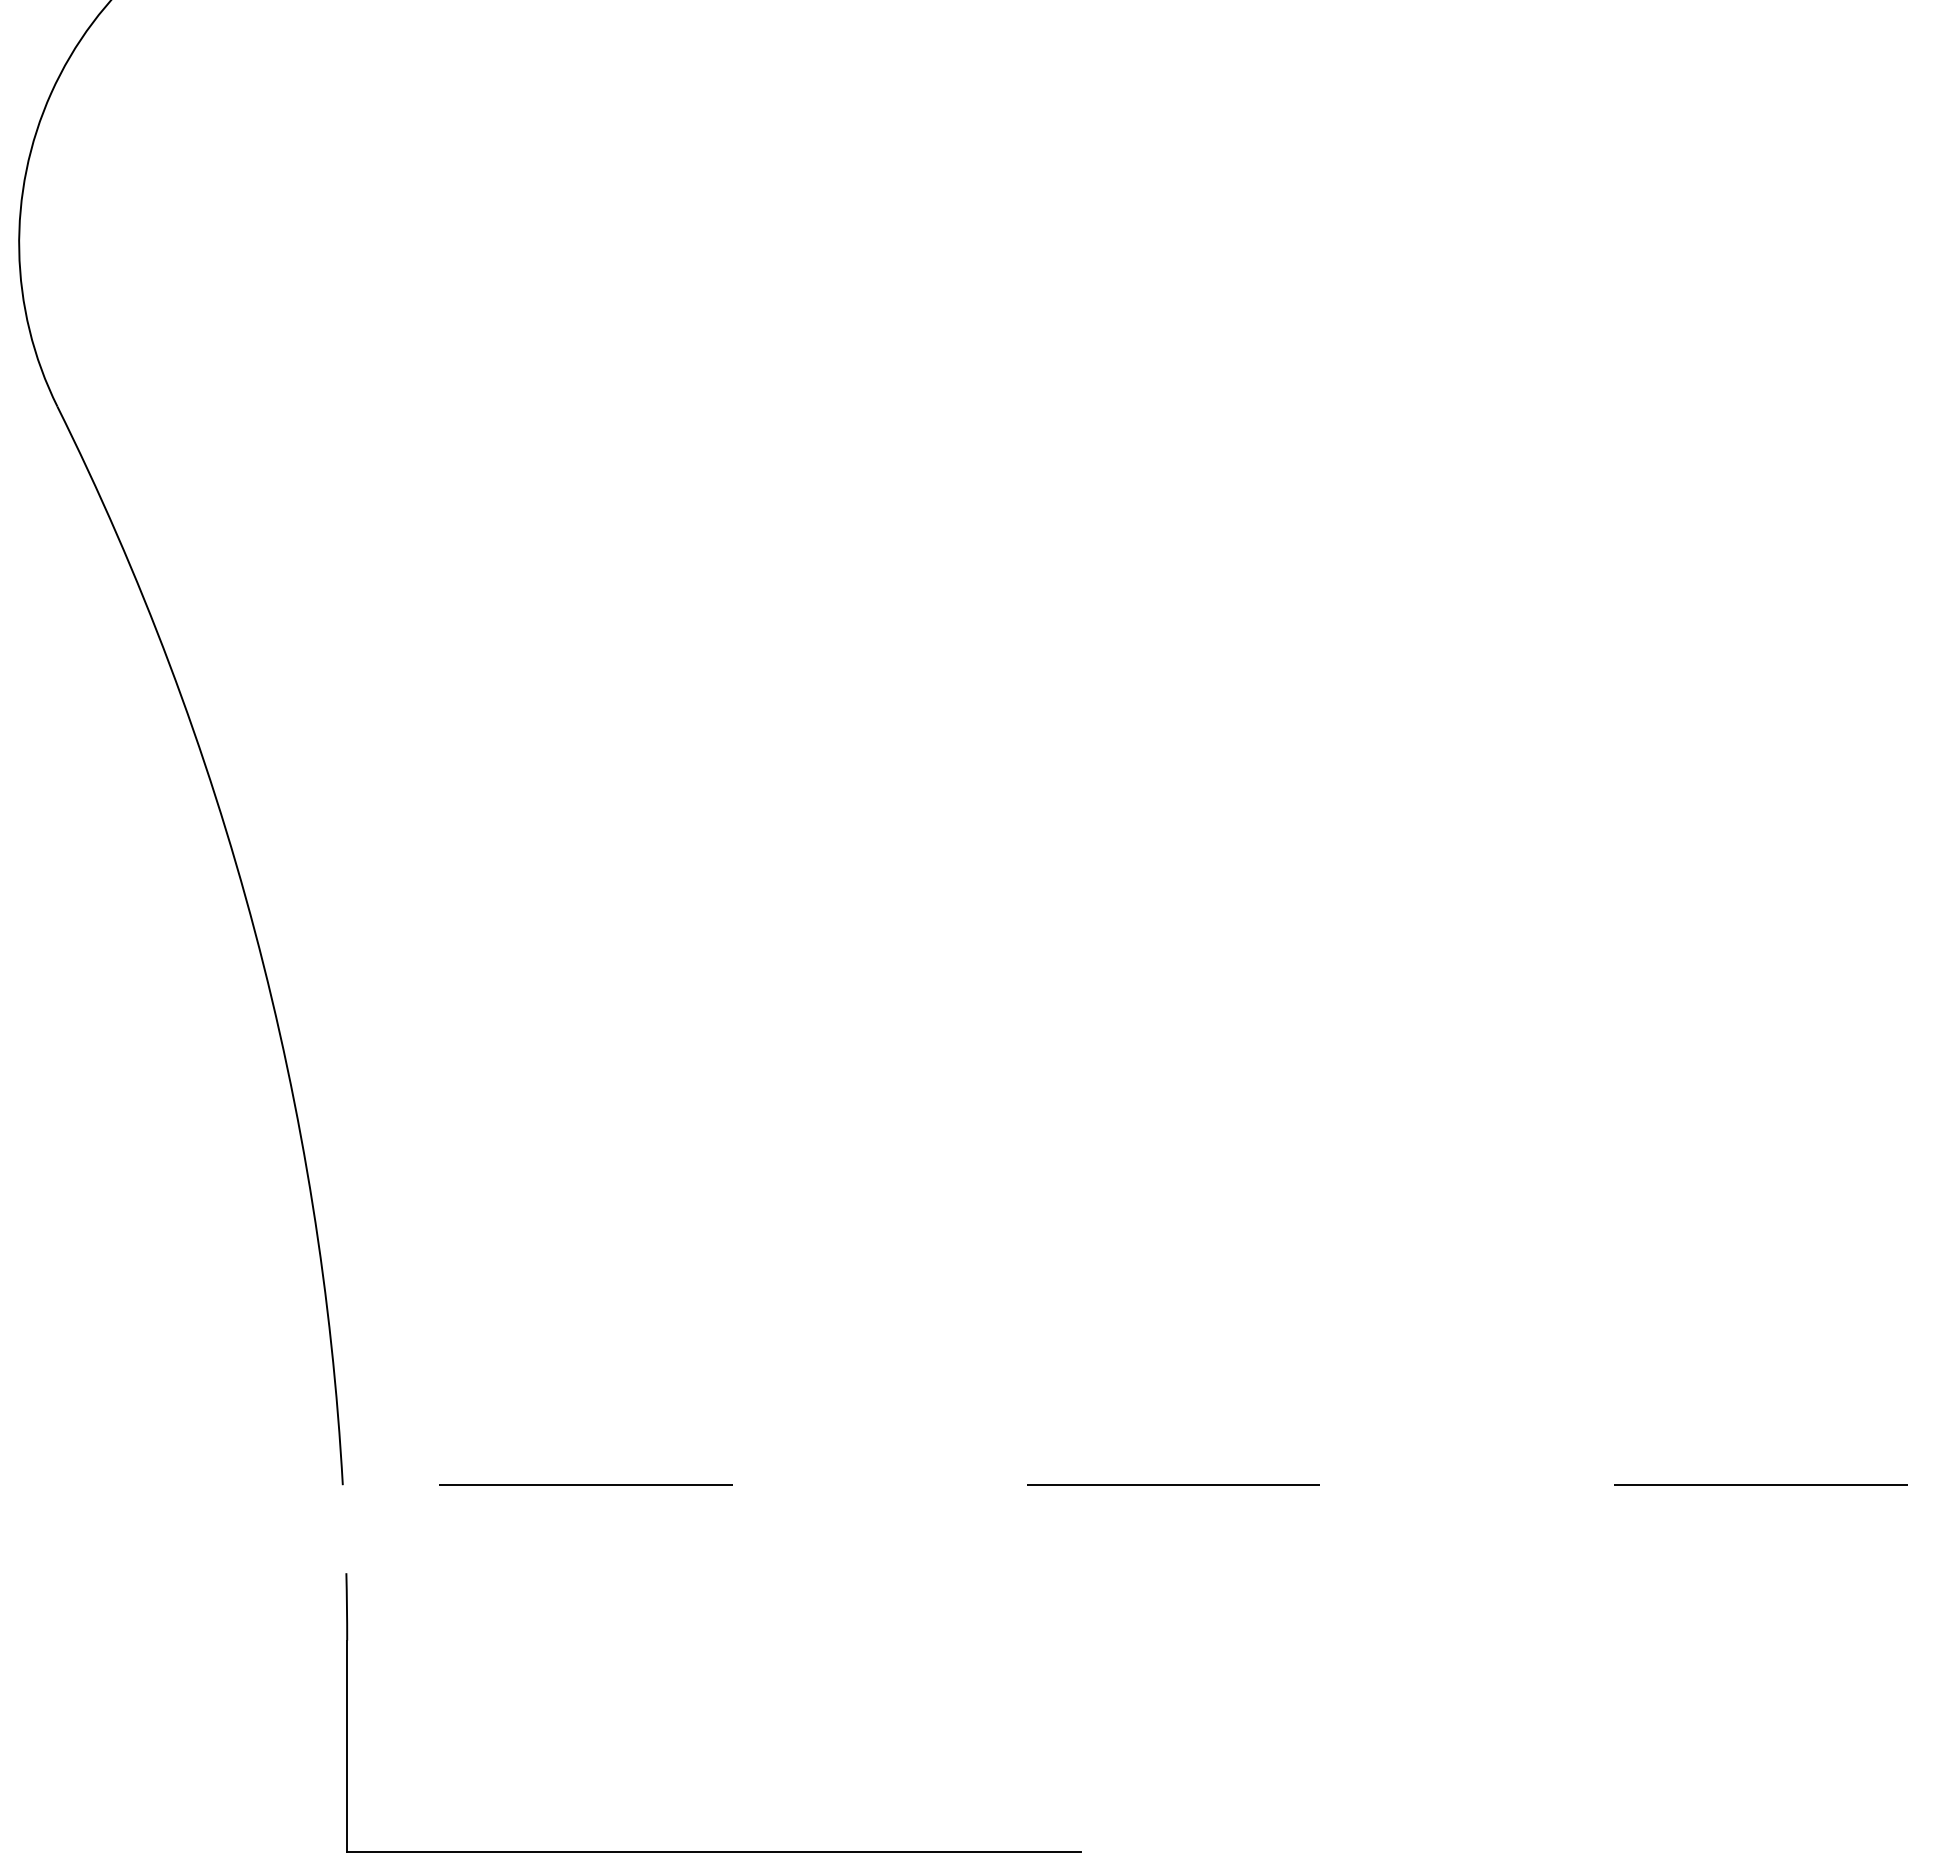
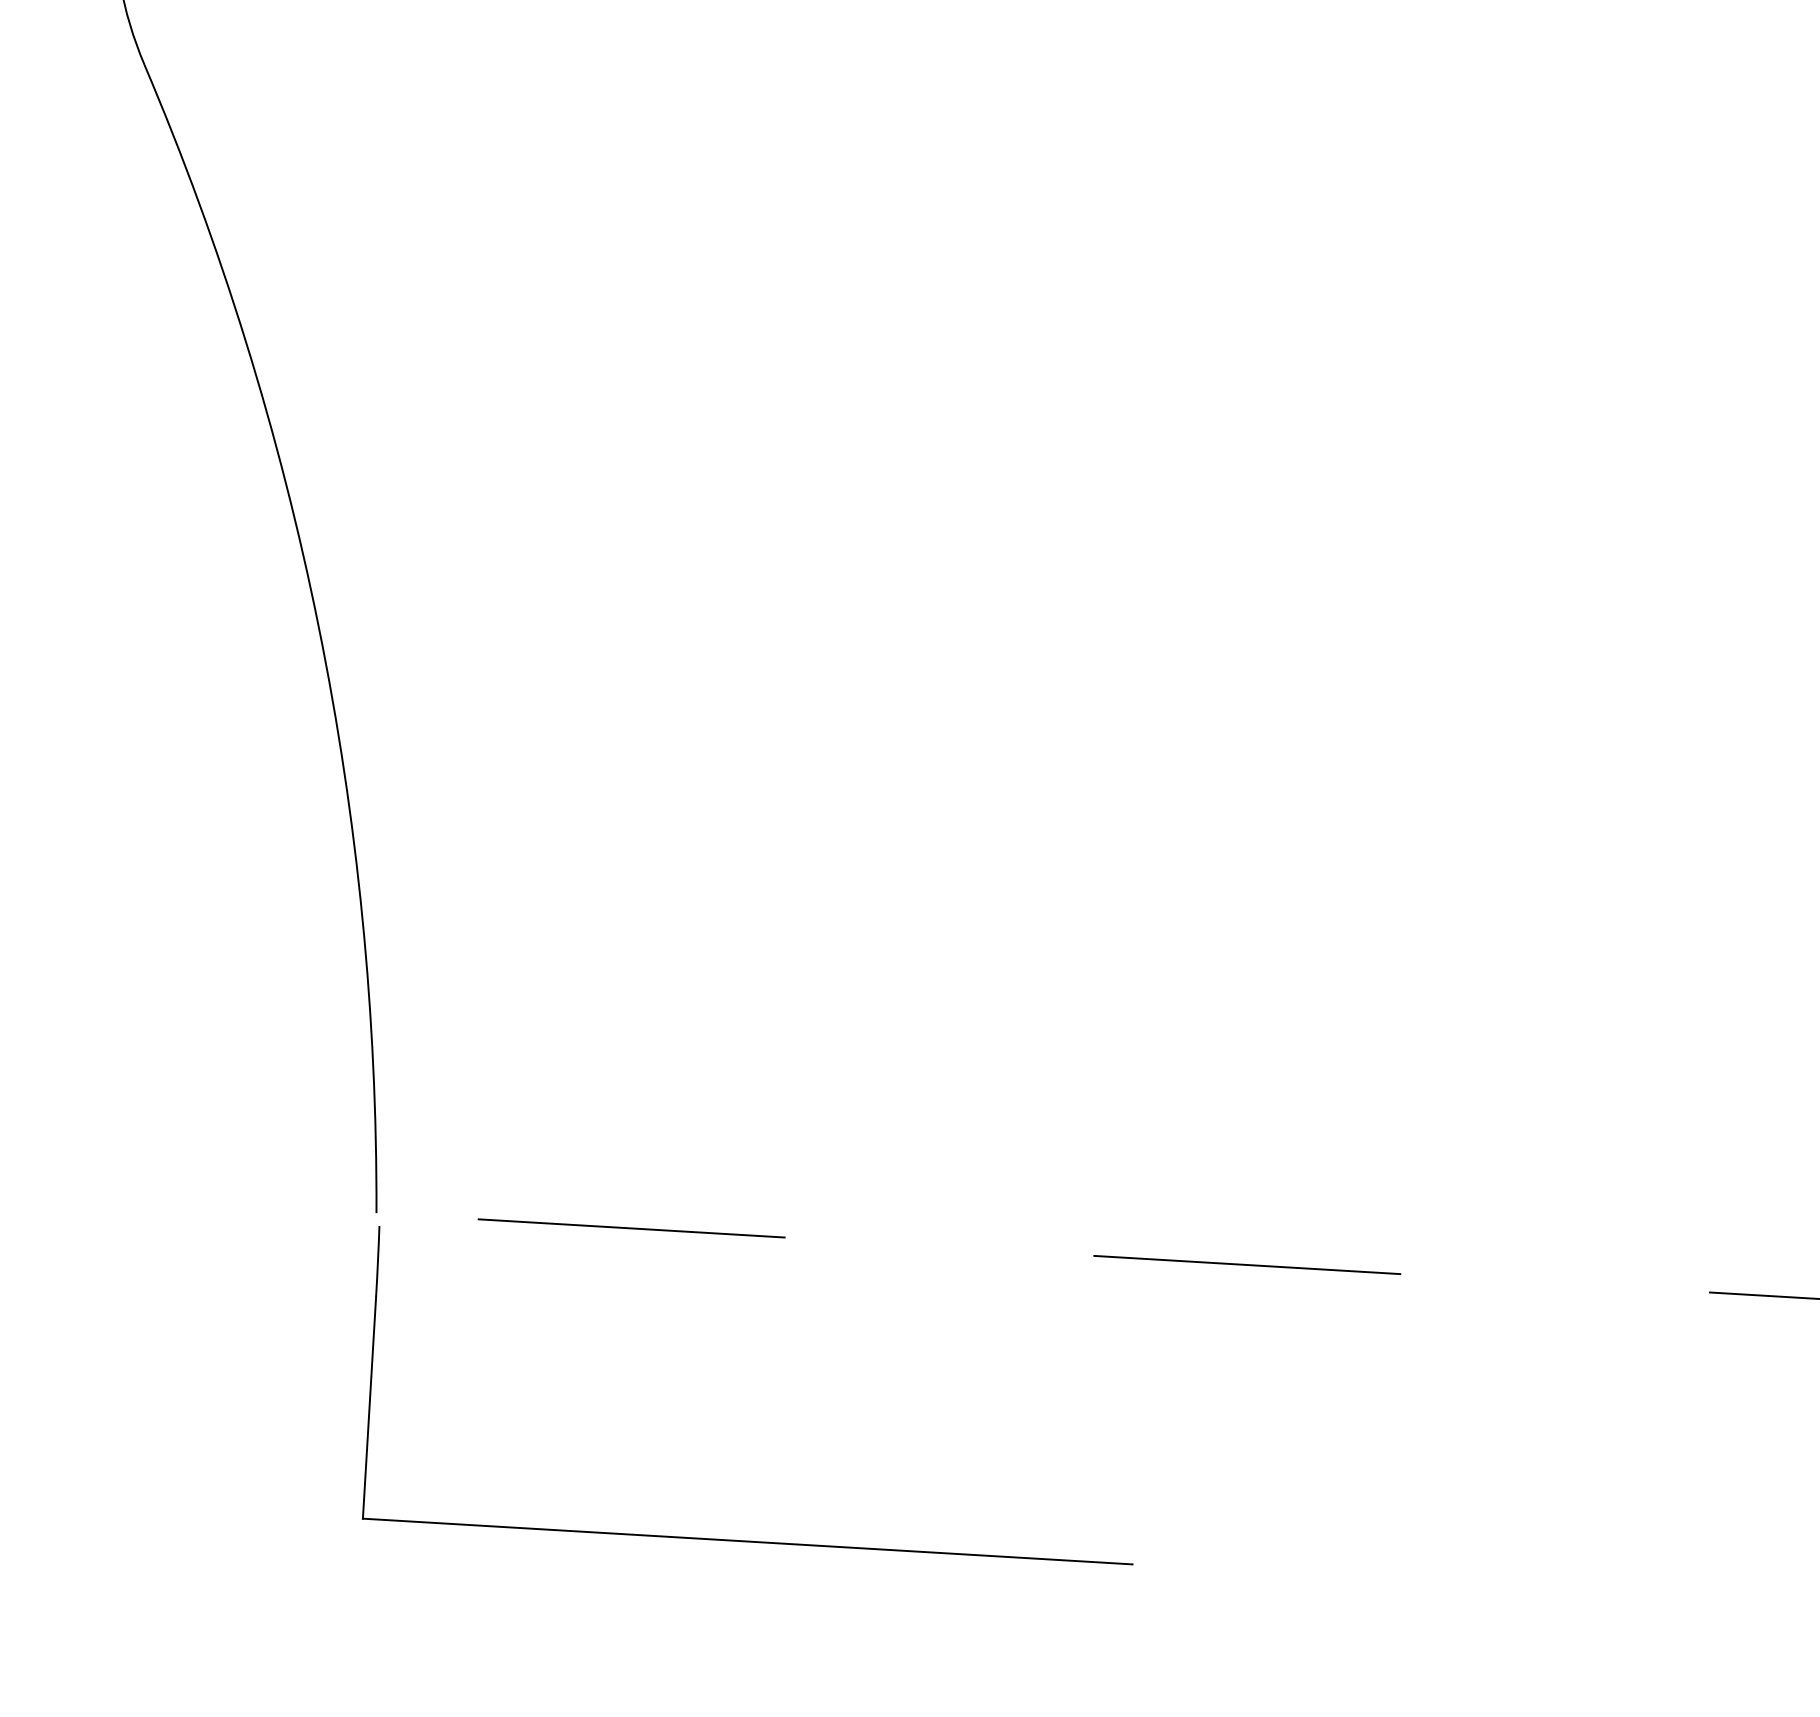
part: (713, 1851) -> (746, 1540), moved

